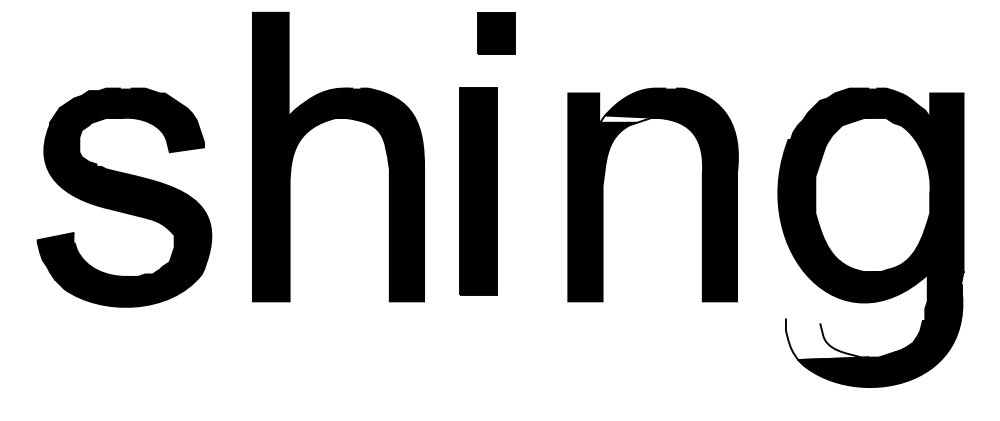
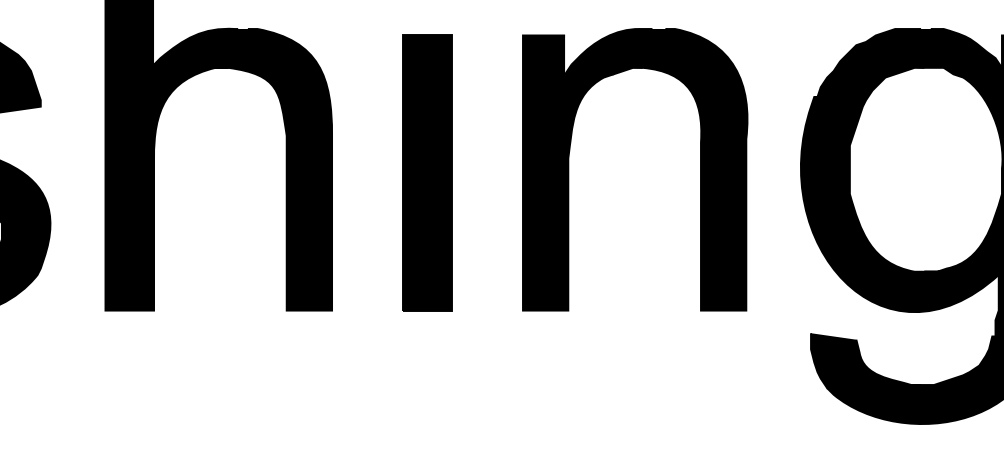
fill: (629, 118) -> (603, 68), added
part: (478, 191) -> (427, 173), moved
fill: (827, 339) -> (866, 361), added

